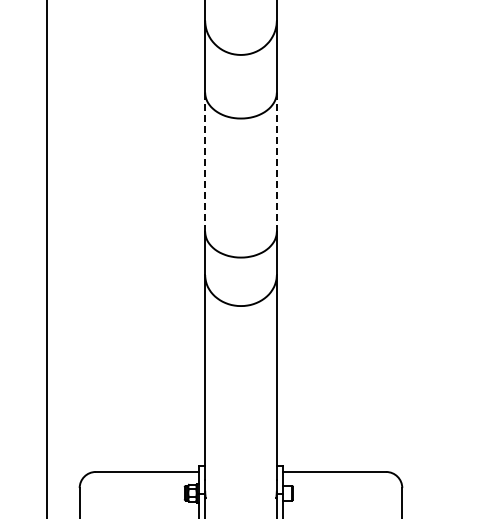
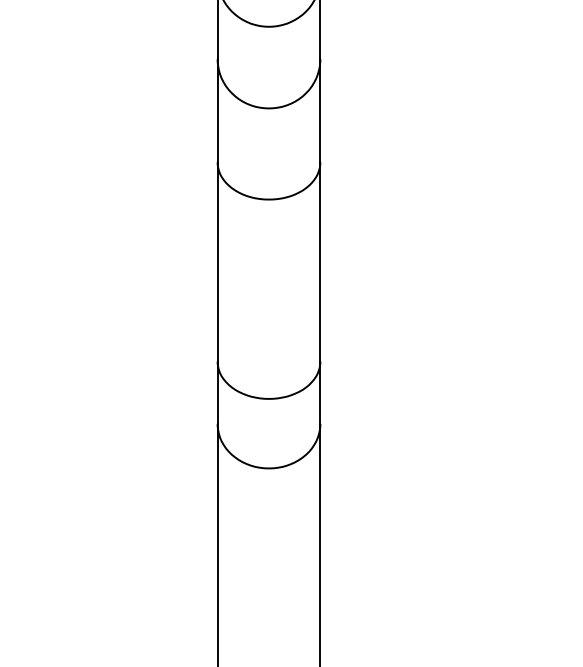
line: (205, 162) -> (218, 262), dashed -> solid
line: (276, 162) -> (319, 262), dashed -> solid

